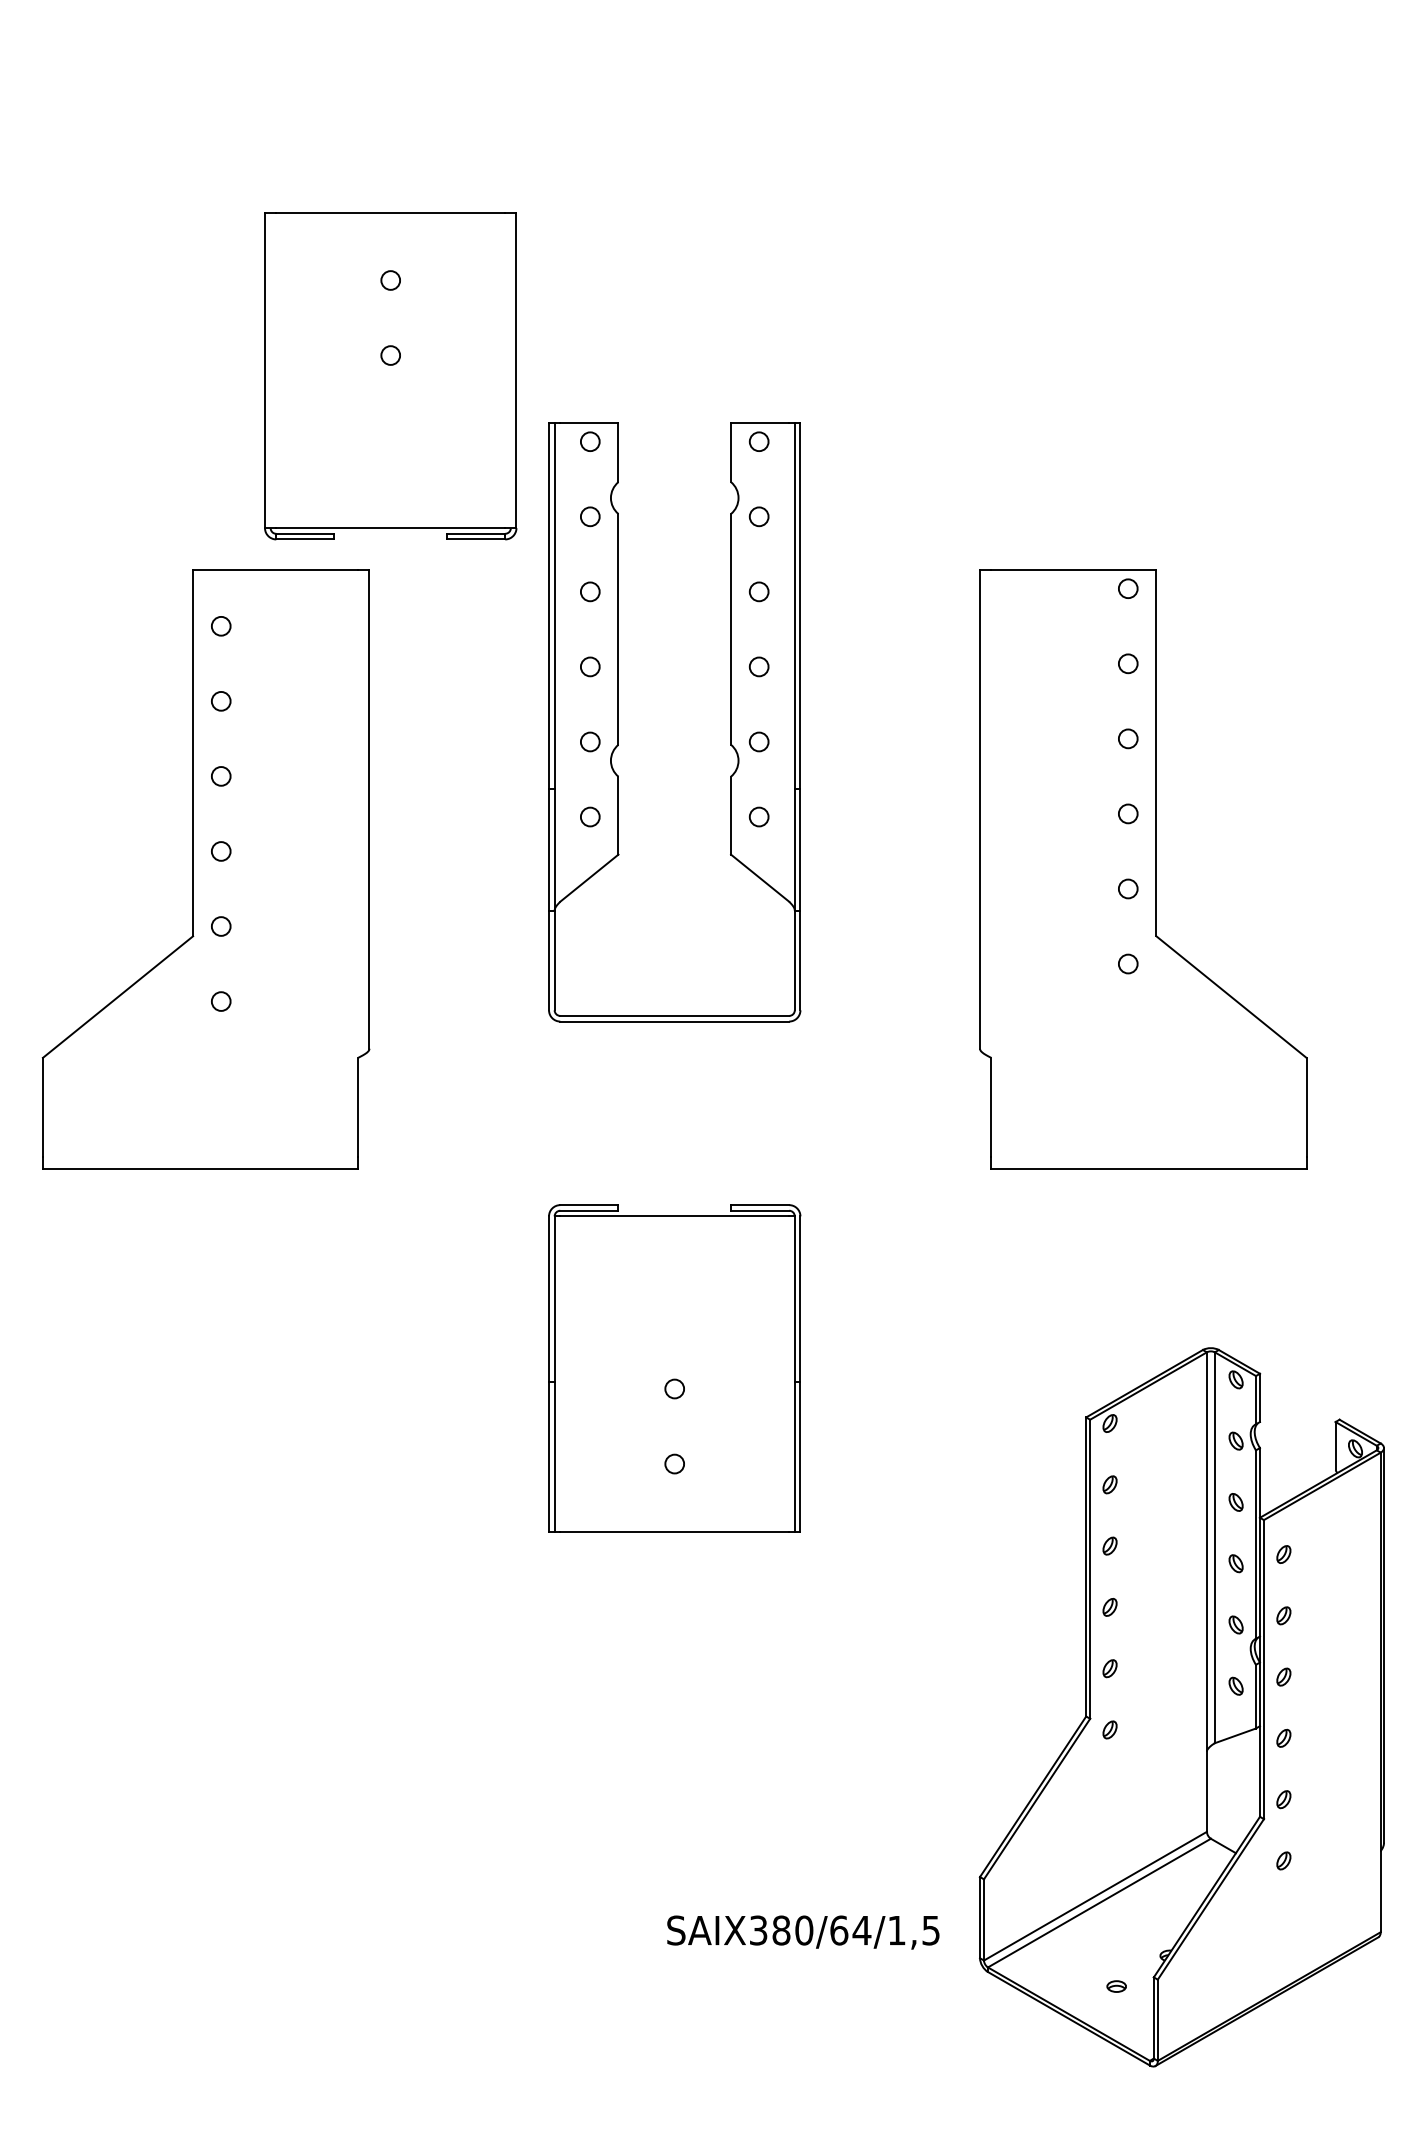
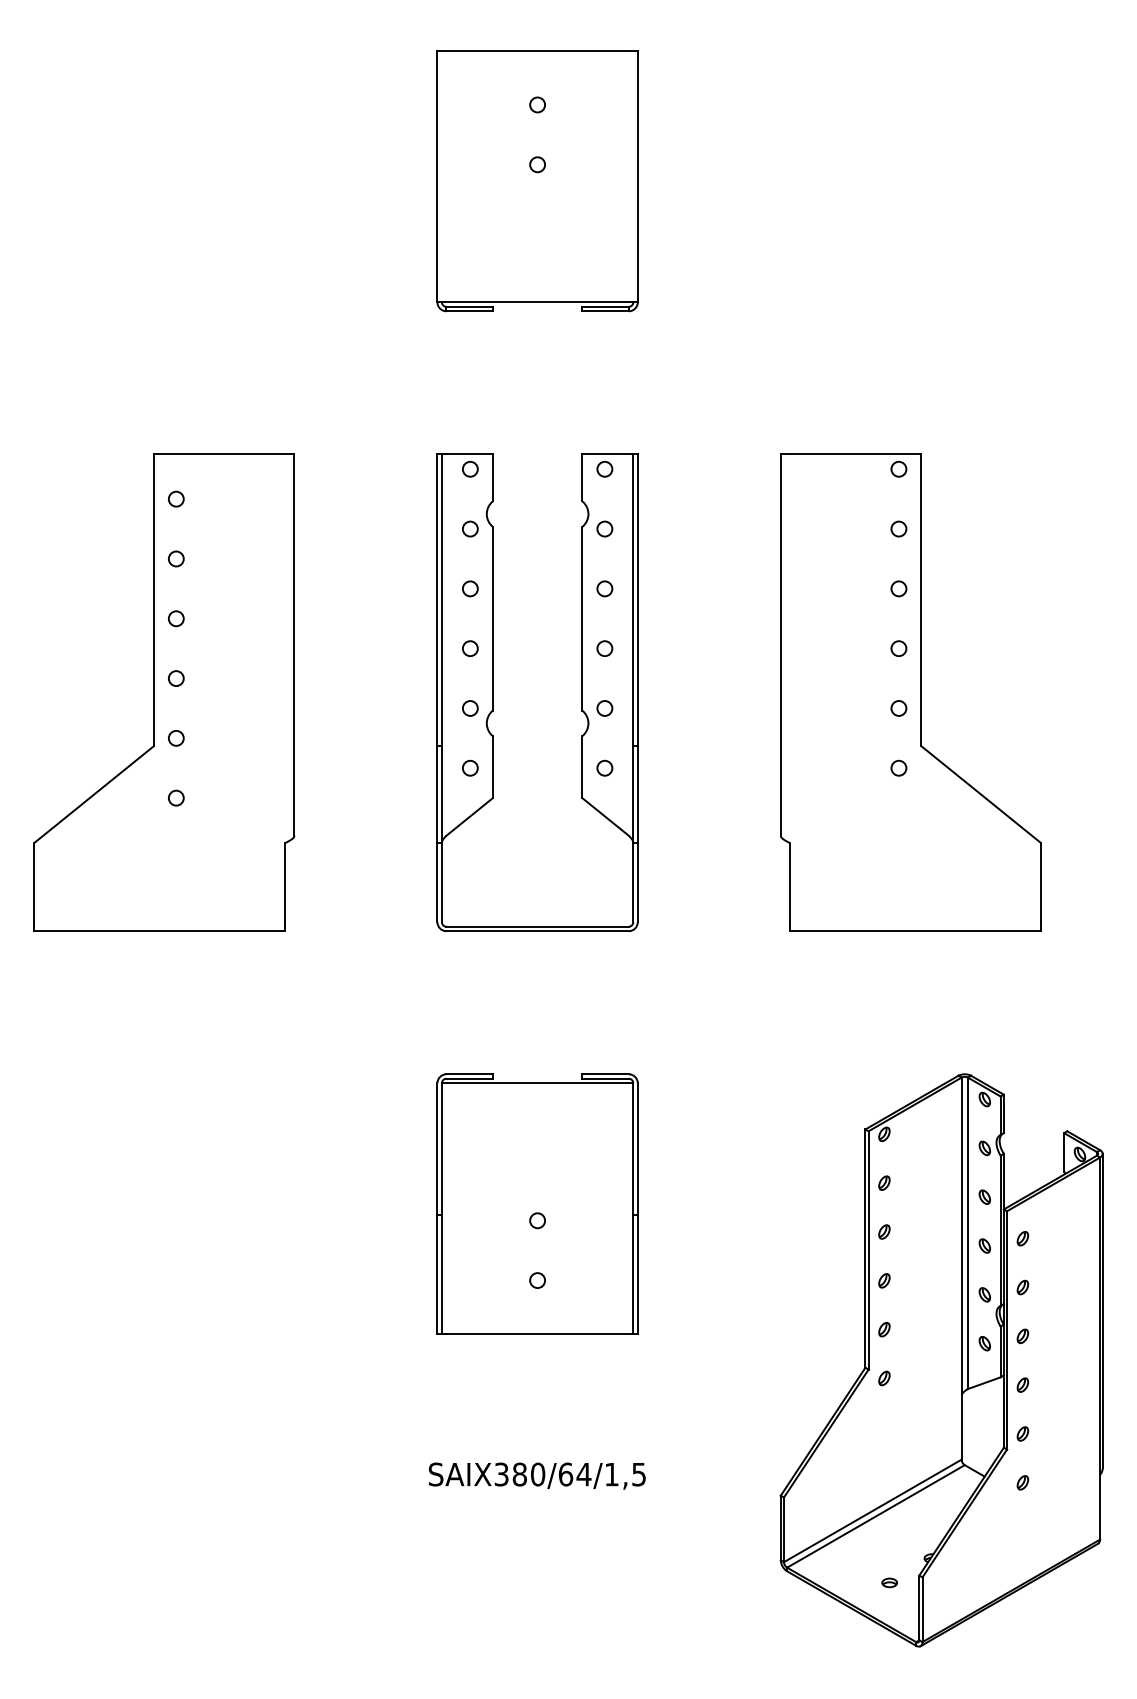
part: (390, 376) -> (537, 181), moved
part: (618, 722) -> (492, 692), moved
part: (674, 1368) -> (537, 1204), moved
text: (803, 1932) -> (537, 1476), moved

